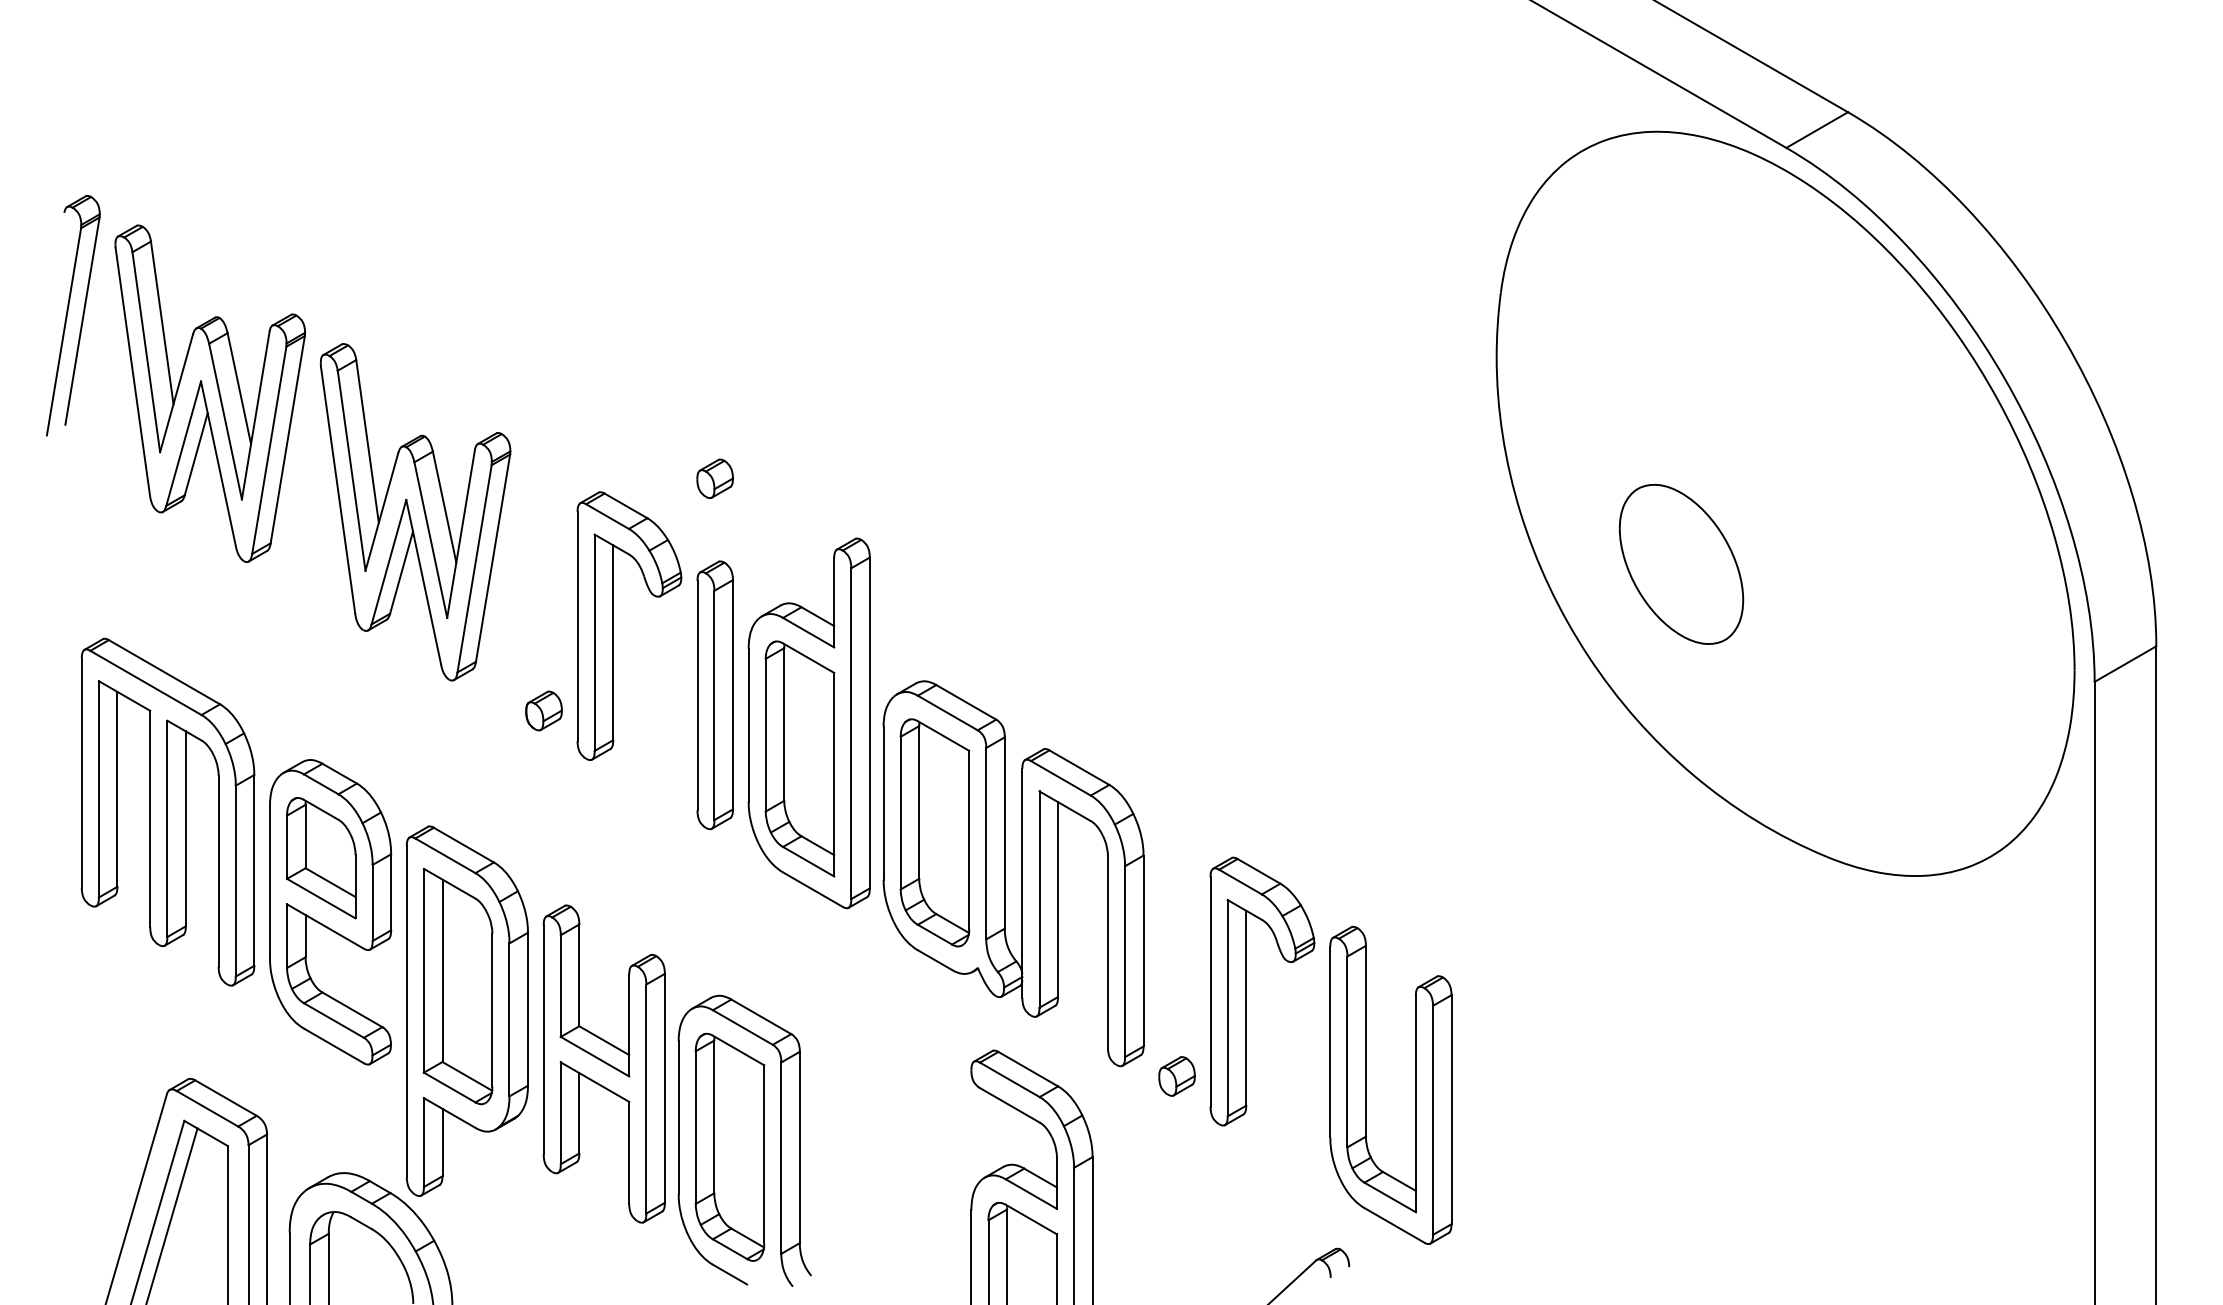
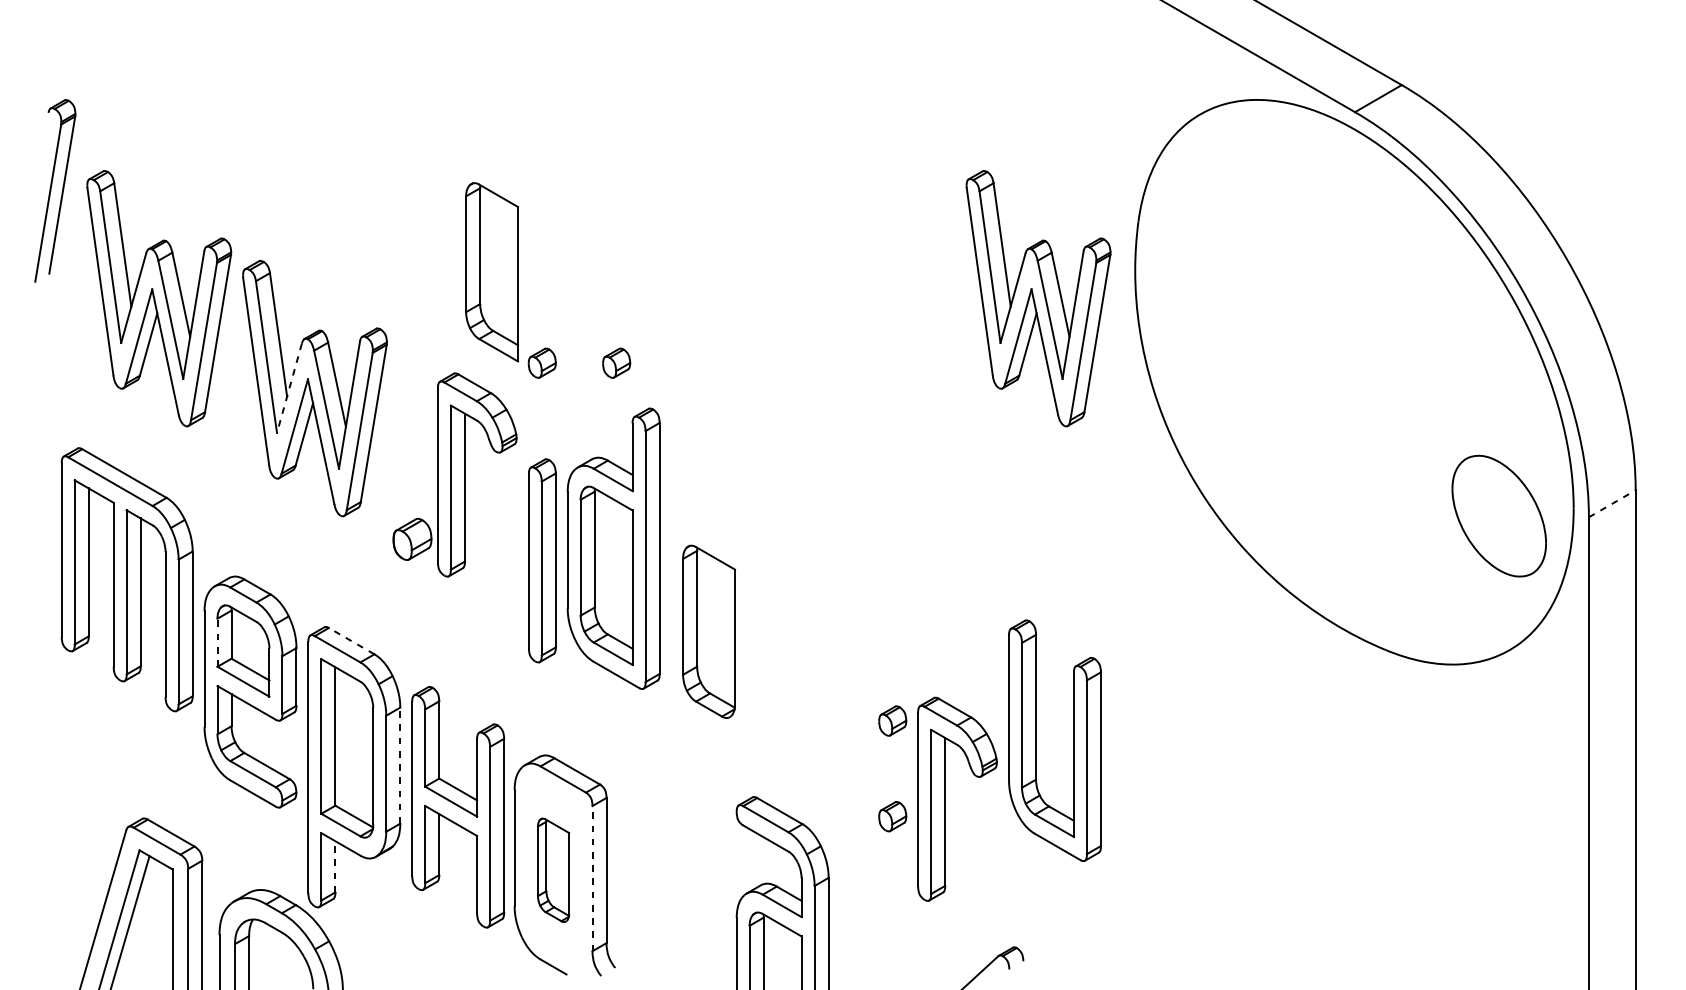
part: (73, 315) -> (55, 190), moved
part: (648, 358) -> (491, 271), added
part: (1368, 393) -> (1037, 298), added
part: (812, 478) -> (616, 362), added
line: (381, 512) -> (289, 388), solid -> dashed
part: (1681, 563) -> (1499, 515), moved
line: (2125, 664) -> (1612, 504), solid -> dashed
part: (714, 695) -> (541, 561), moved
part: (543, 710) -> (412, 539), size x1.4
part: (167, 811) -> (126, 579), moved
line: (463, 845) -> (351, 641), solid -> dashed
line: (287, 847) -> (217, 642), solid -> dashed
part: (1005, 873) -> (762, 662), removed
part: (1176, 950) -> (892, 721), added
part: (1246, 991) -> (945, 799), moved
line: (527, 1008) -> (399, 765), solid -> dashed
part: (1366, 1084) -> (1036, 740), moved
line: (442, 1142) -> (335, 866), solid -> dashed
part: (729, 1146) -> (553, 869), size x0.6
line: (781, 1158) -> (592, 878), solid -> dashed

